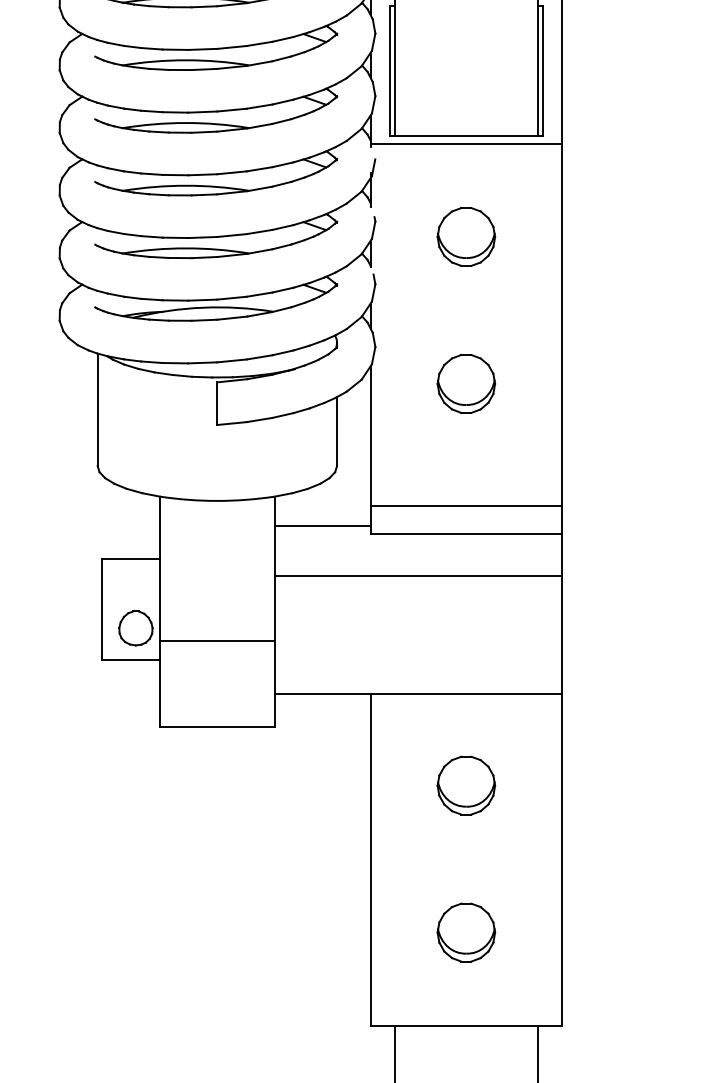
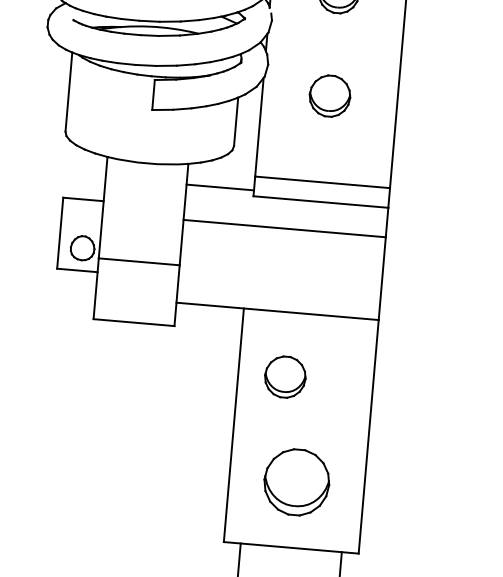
part: (466, 785) -> (285, 377), moved
part: (466, 932) -> (296, 482), size x1.6

